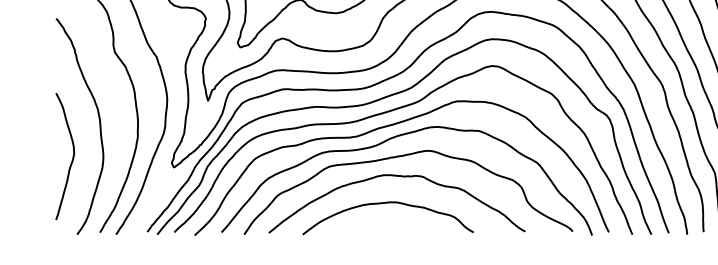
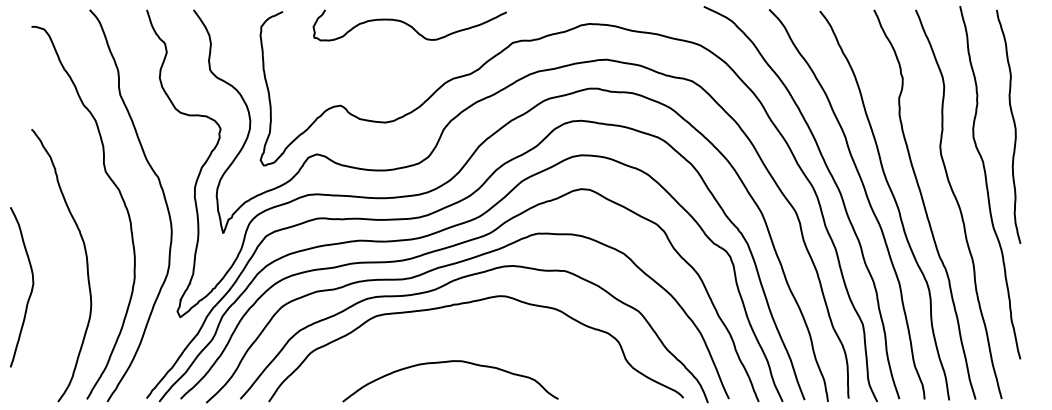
curve: (71, 159) -> (30, 291), moved
curve: (402, 177) -> (468, 329), removed

